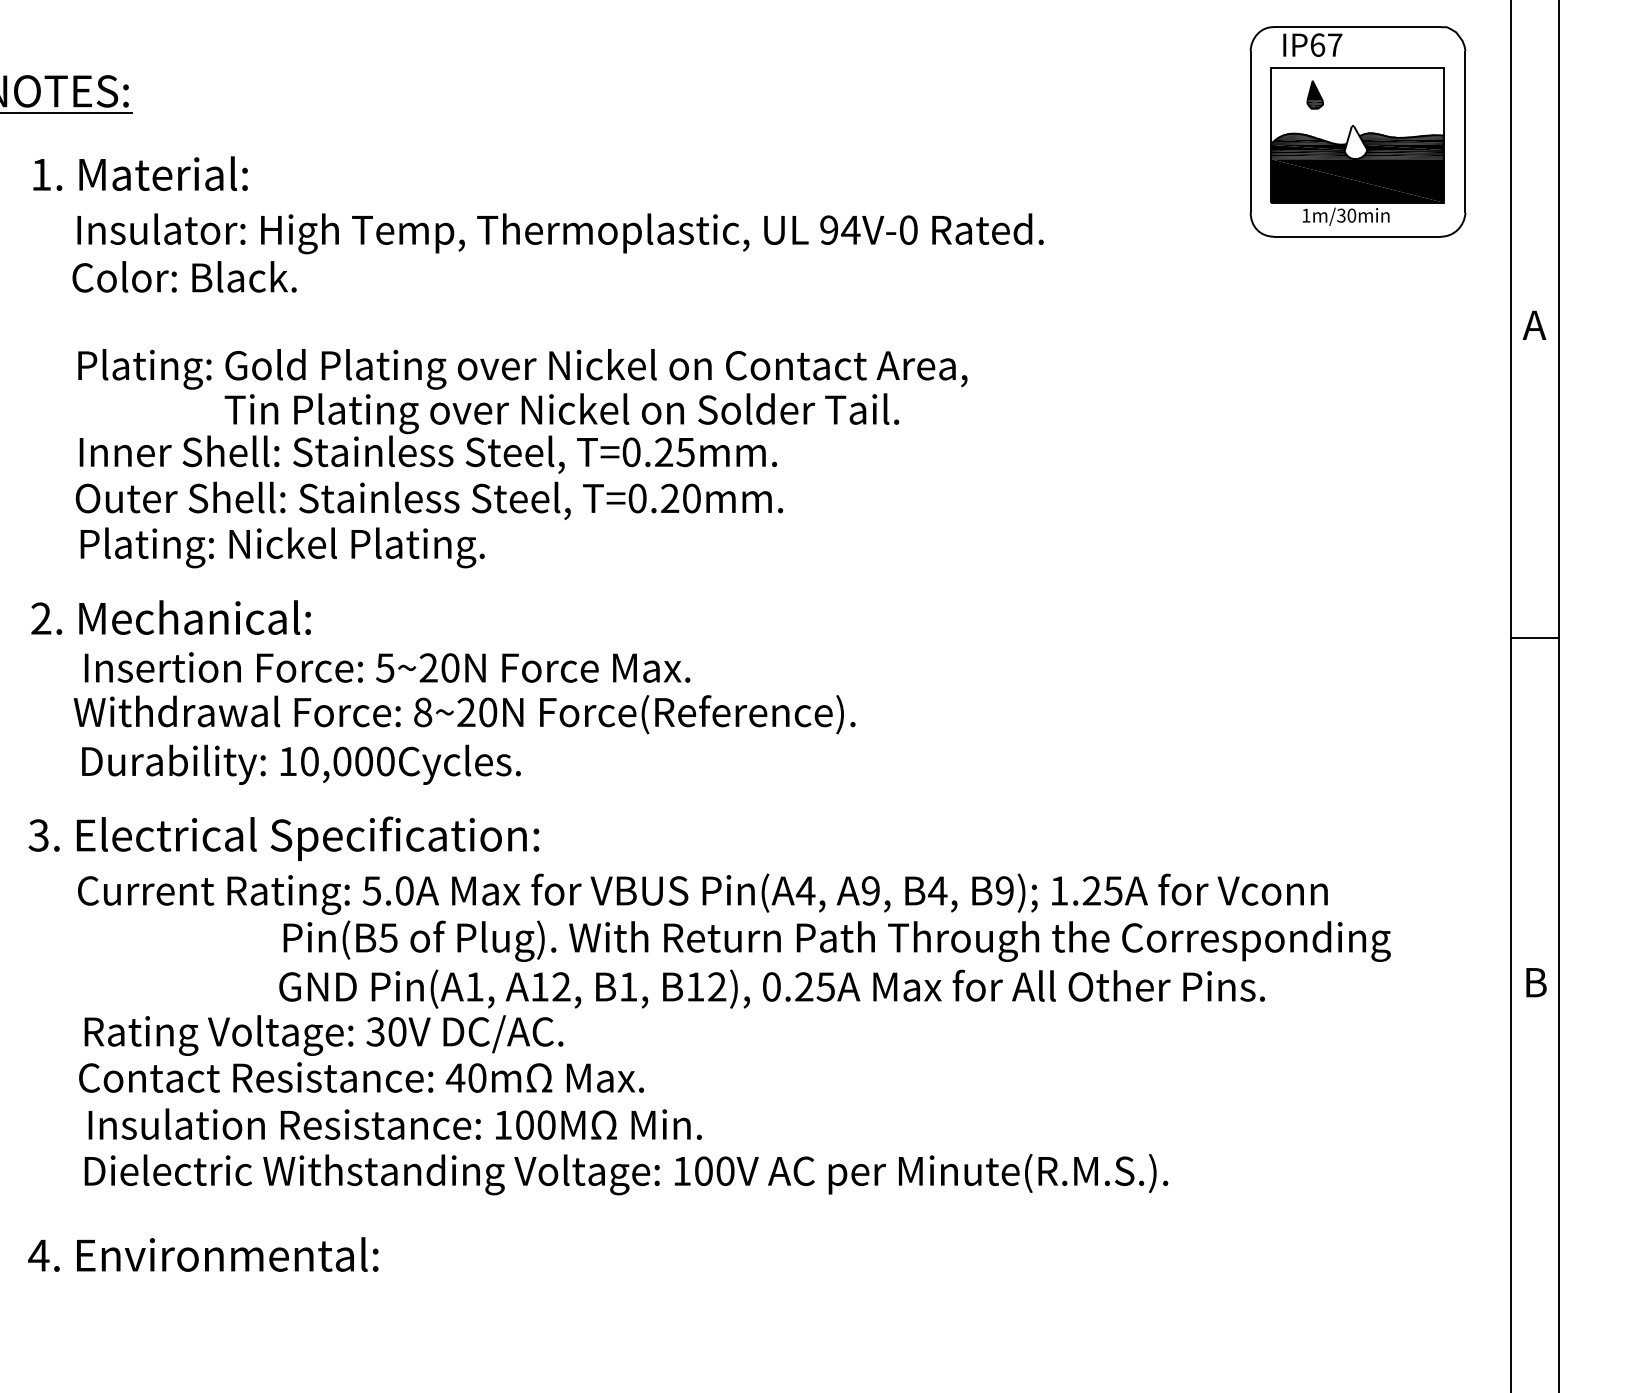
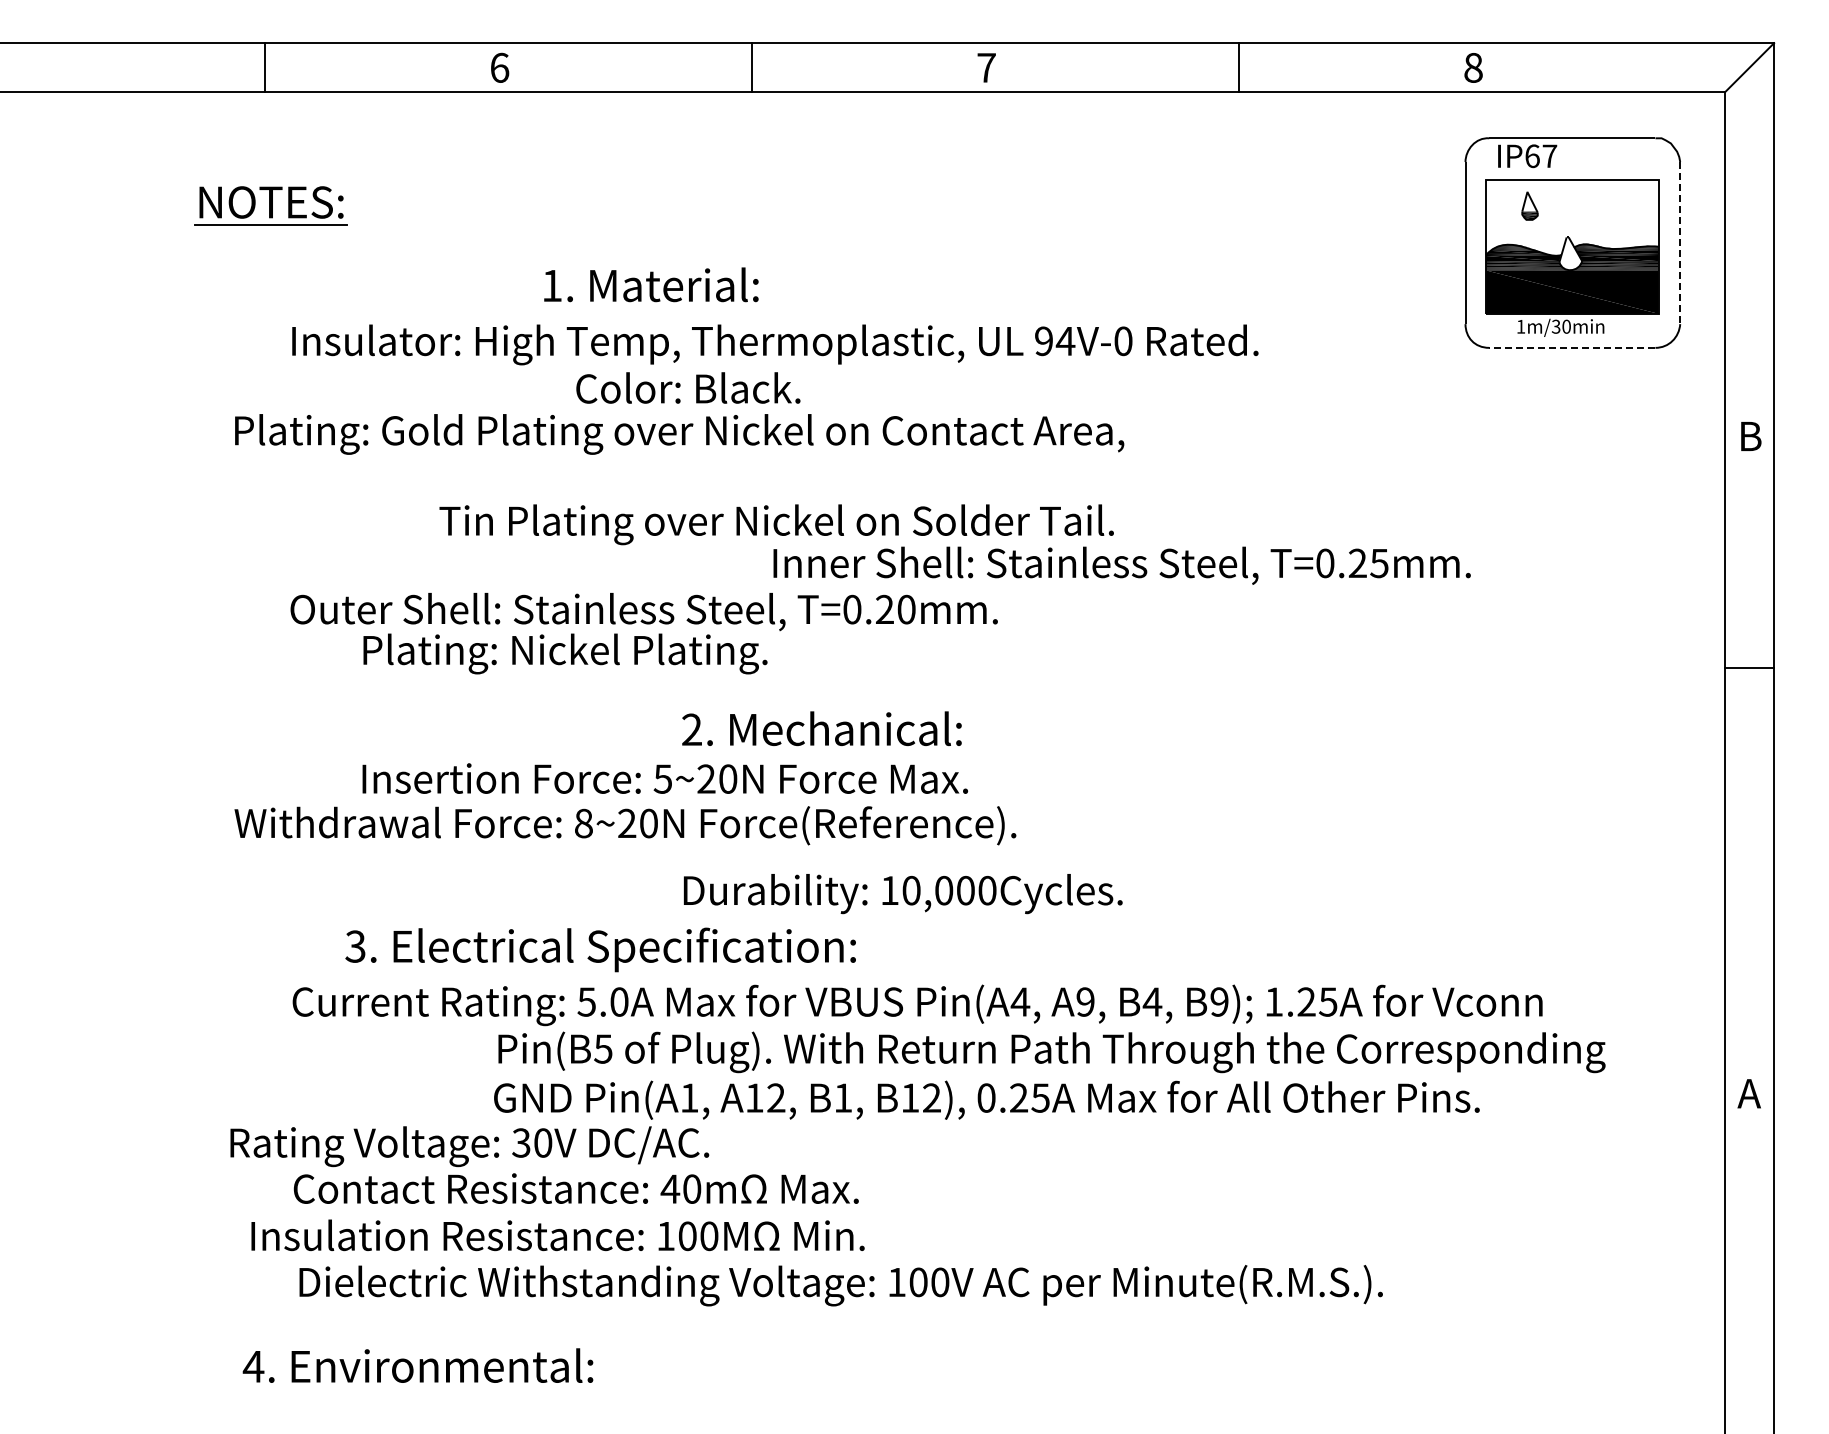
fill: (1314, 90) -> (1529, 201), removed
line: (1465, 132) -> (1680, 243), solid -> dashed
text: (140, 173) -> (651, 284), moved
line: (1356, 236) -> (1571, 347), solid -> dashed
text: (184, 276) -> (688, 387), moved
text: (1534, 325) -> (1749, 436), A -> B
text: (522, 369) -> (679, 434), moved
text: (427, 454) -> (1121, 565), moved
text: (282, 547) -> (565, 653), moved
text: (170, 617) -> (821, 728), moved
line: (1534, 638) -> (1749, 668), moved
text: (387, 667) -> (665, 778), moved
text: (464, 714) -> (625, 825), moved
text: (301, 765) -> (903, 894), moved
text: (283, 838) -> (600, 949), moved
text: (1534, 982) -> (1749, 1093), B -> A
text: (323, 1035) -> (469, 1146), moved
text: (394, 1124) -> (557, 1235), moved

